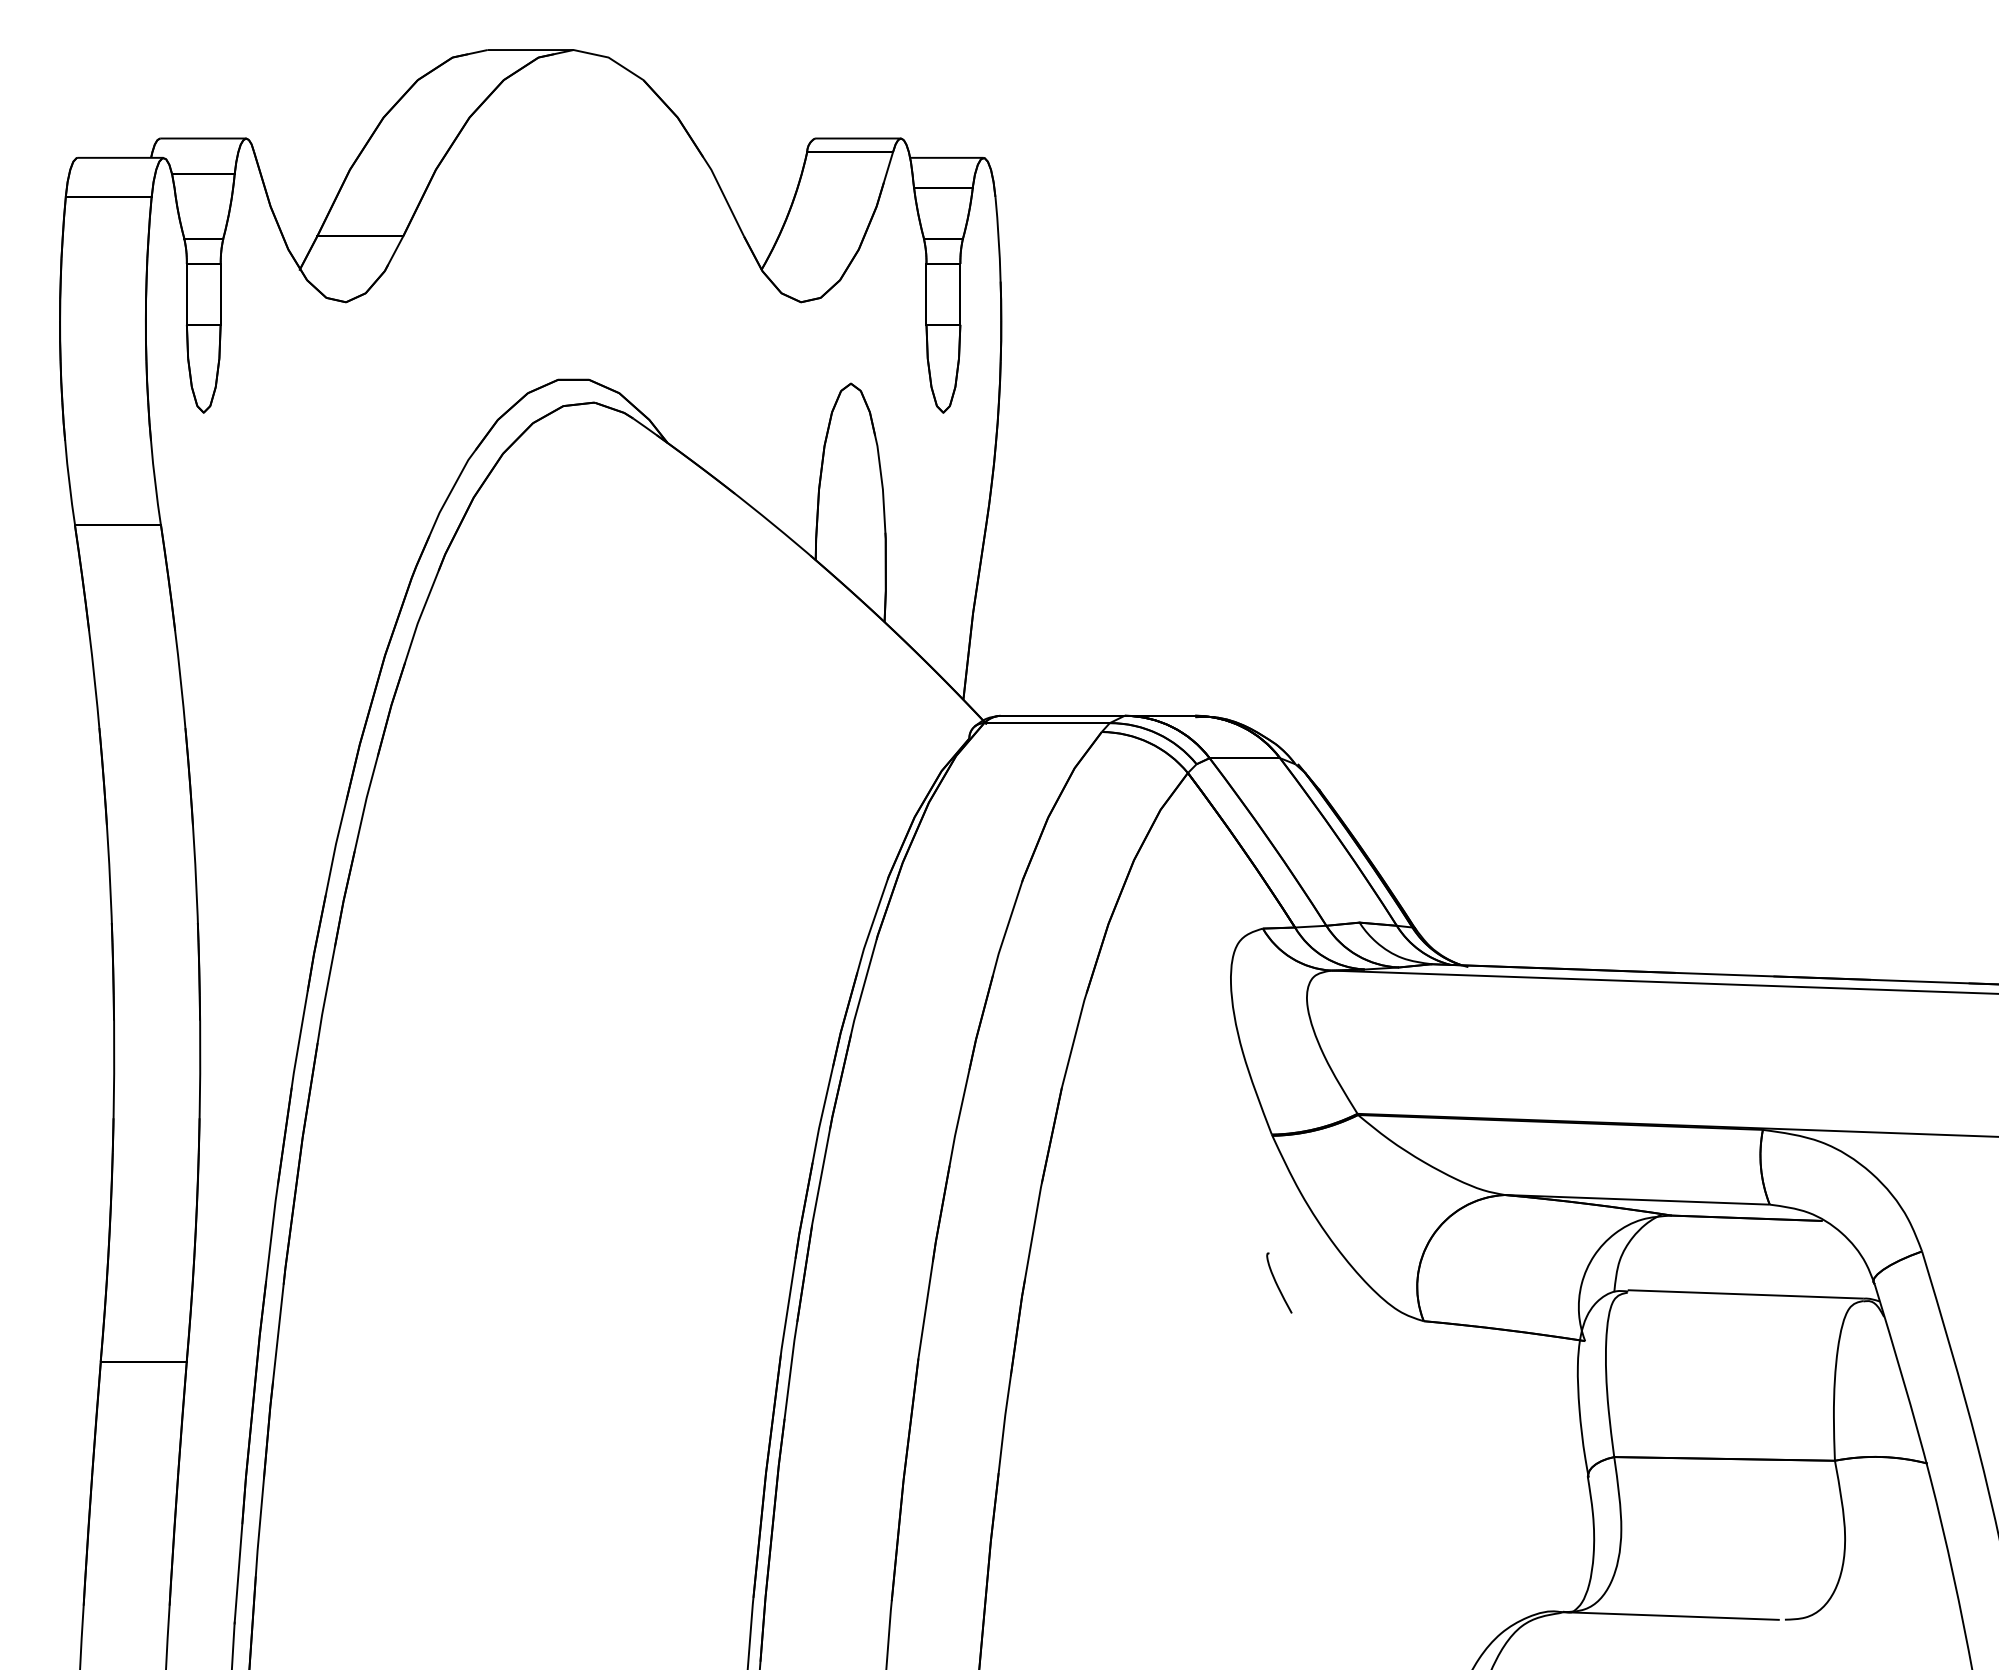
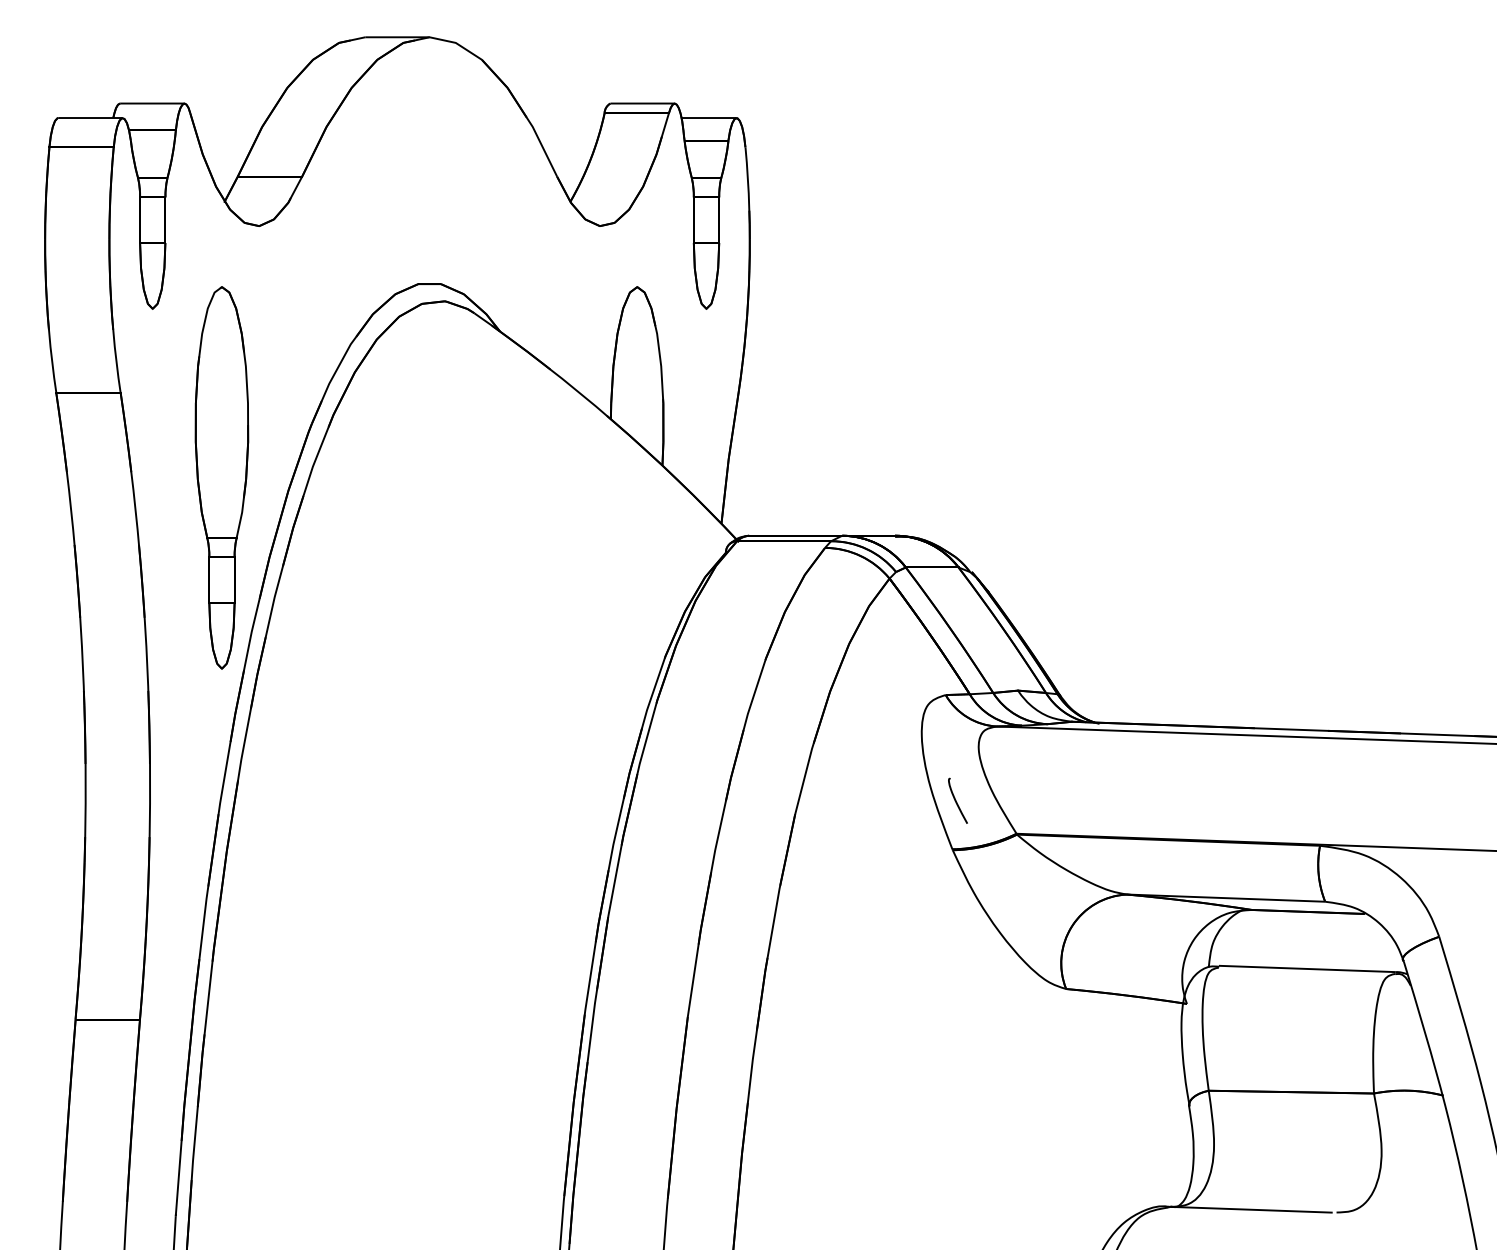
part: (296, 638) -> (222, 477), added
curve: (1277, 1283) -> (956, 801), moved

